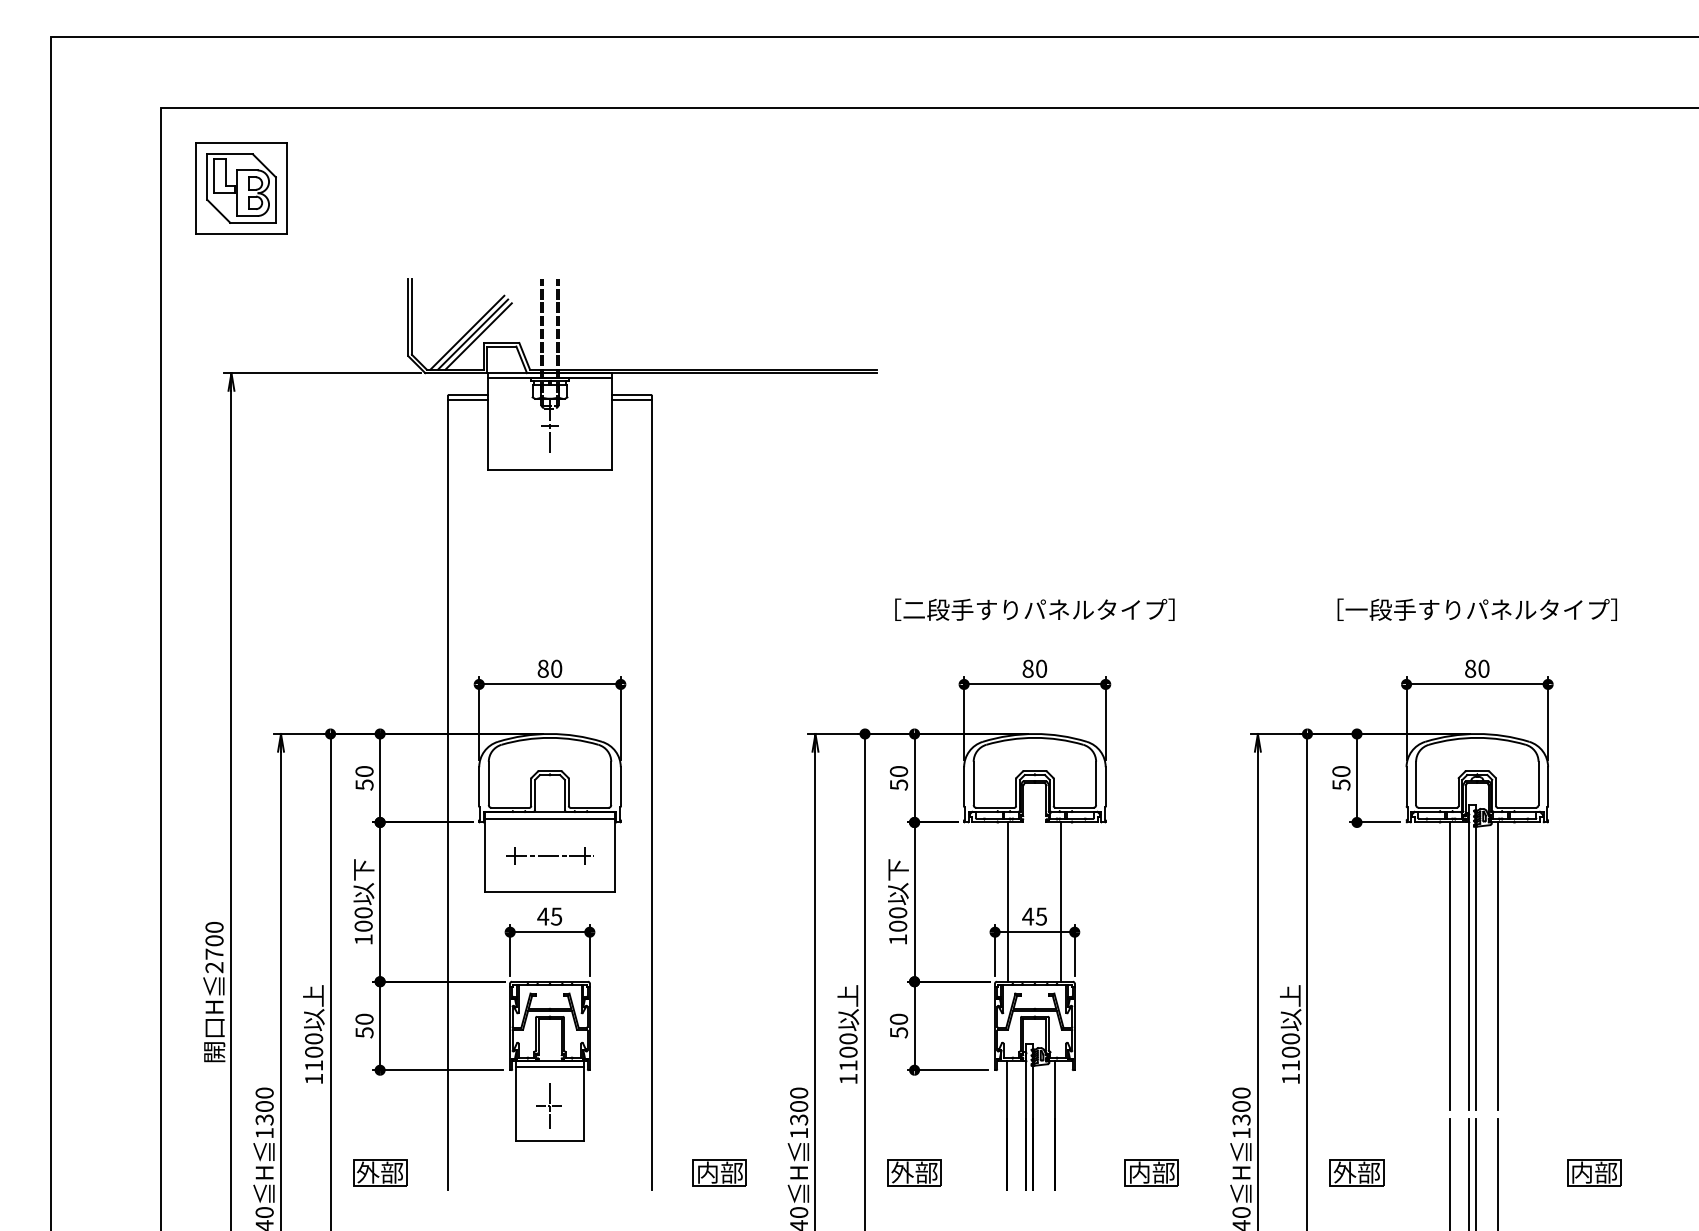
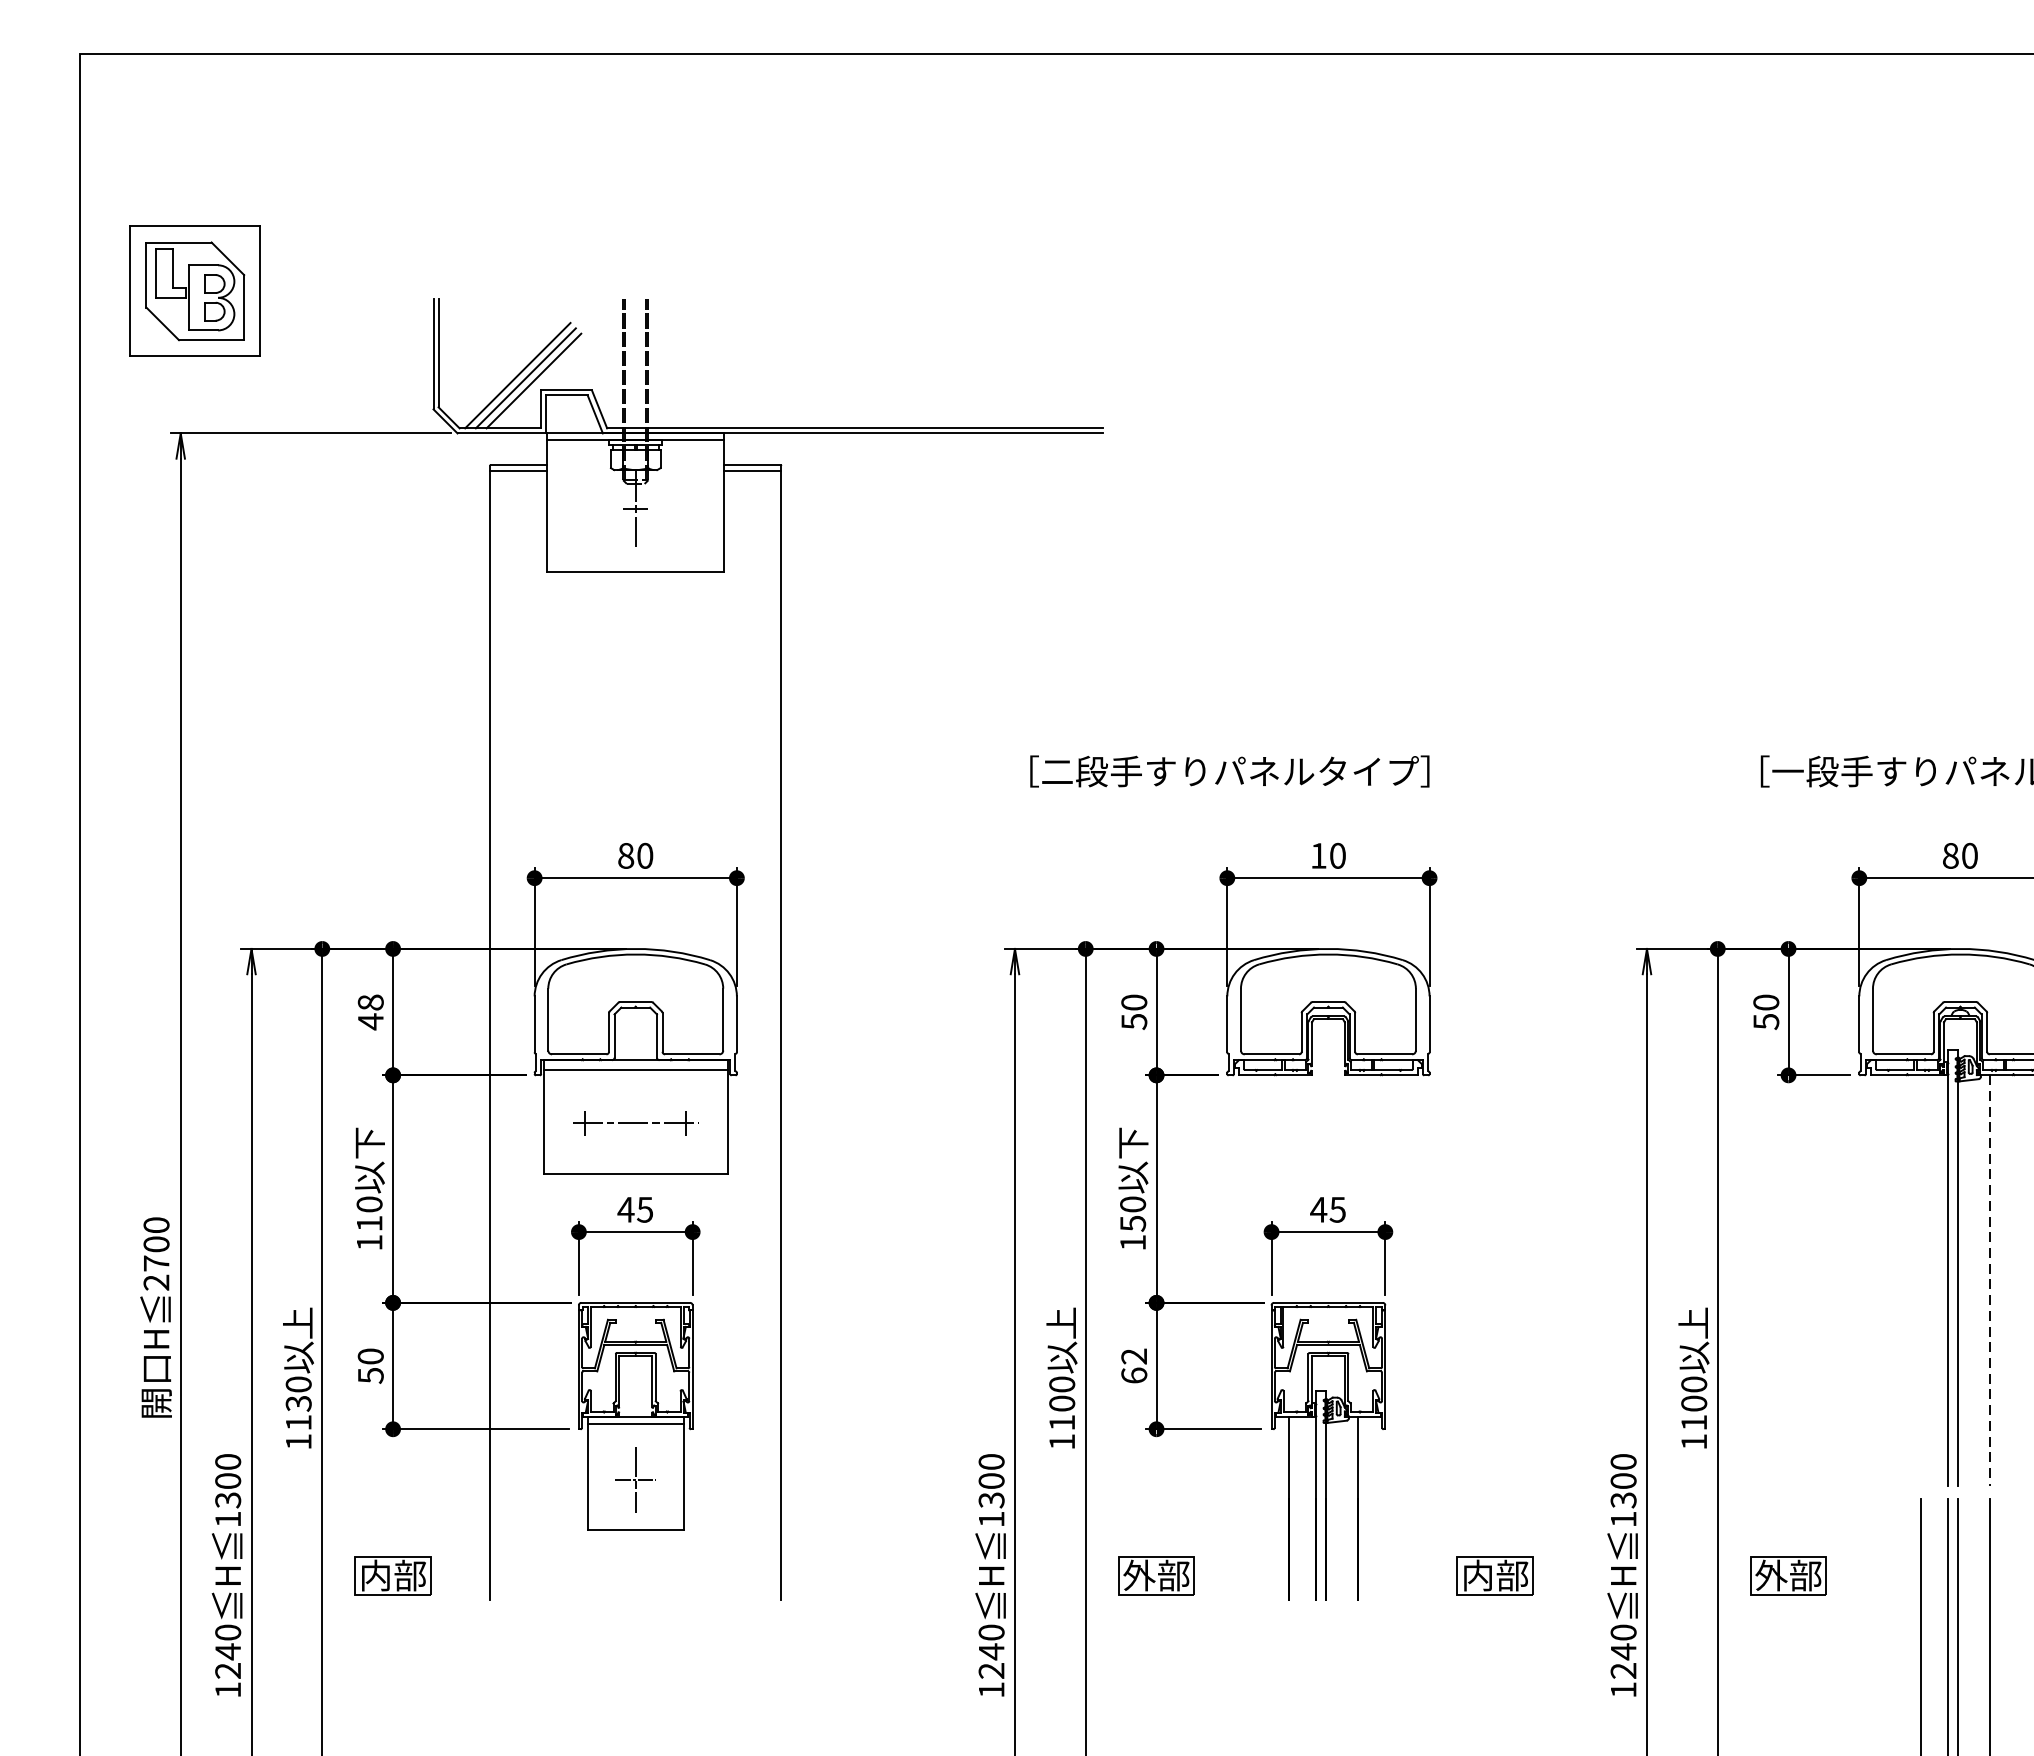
part: (241, 188) -> (195, 291), moved
text: (1034, 609) -> (1229, 771), moved
text: (1027, 668) -> (1317, 855), 80 -> 10
text: (364, 778) -> (370, 1012), 50 -> 48
line: (1008, 901) -> (1290, 1188), removed
line: (1061, 901) -> (1366, 1188), removed
text: (363, 925) -> (369, 1222), 100 -> 110
text: (898, 925) -> (1133, 1222), 100 -> 150
line: (1449, 966) -> (1920, 1281), removed
line: (1497, 966) -> (1989, 1281), solid -> dashed
text: (898, 1025) -> (1133, 1365), 50 -> 62
text: (314, 1051) -> (299, 1402), 1100 -> 1130
text: (367, 1172) -> (375, 1575), 外部 -> 内部
part: (719, 1172) -> (877, 1575), removed

